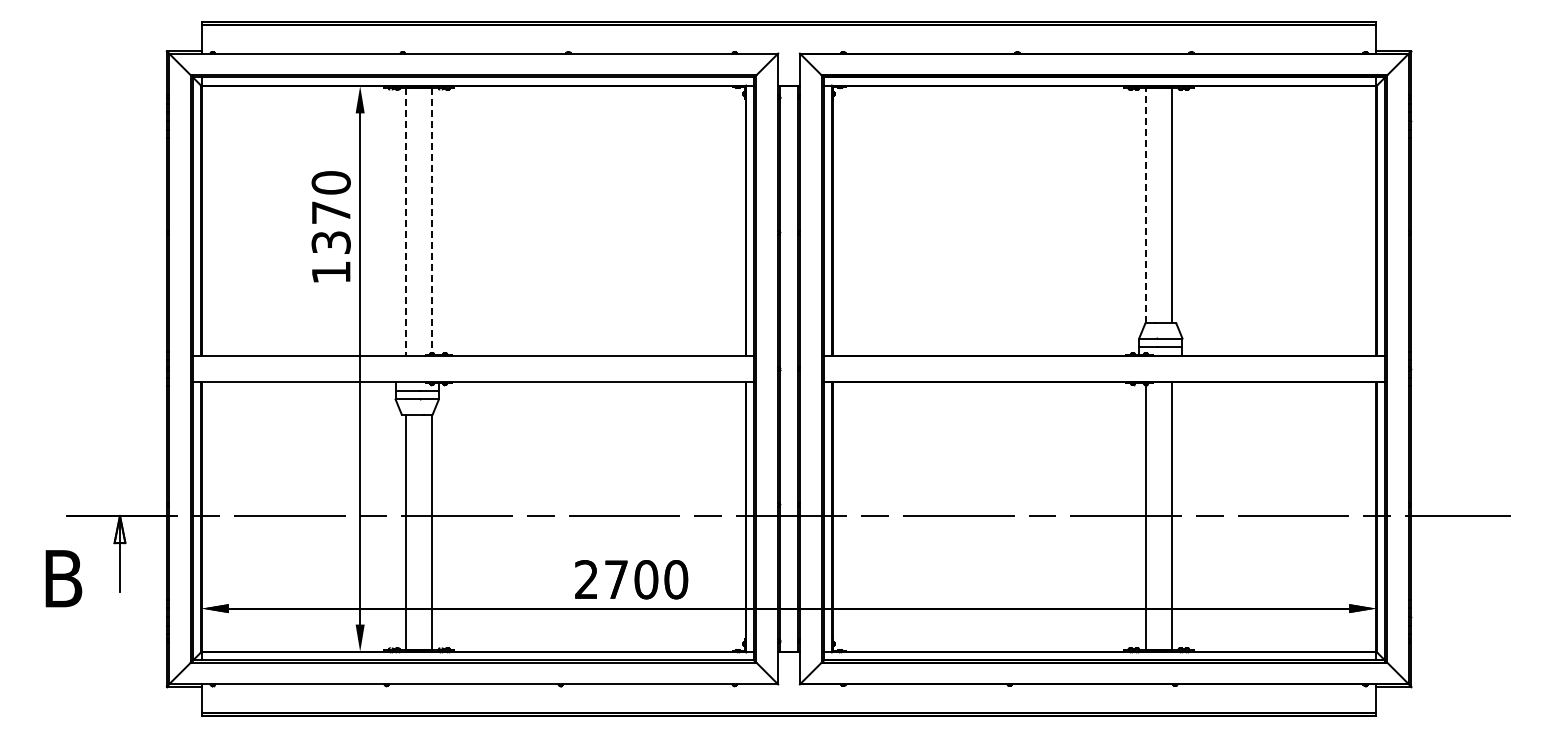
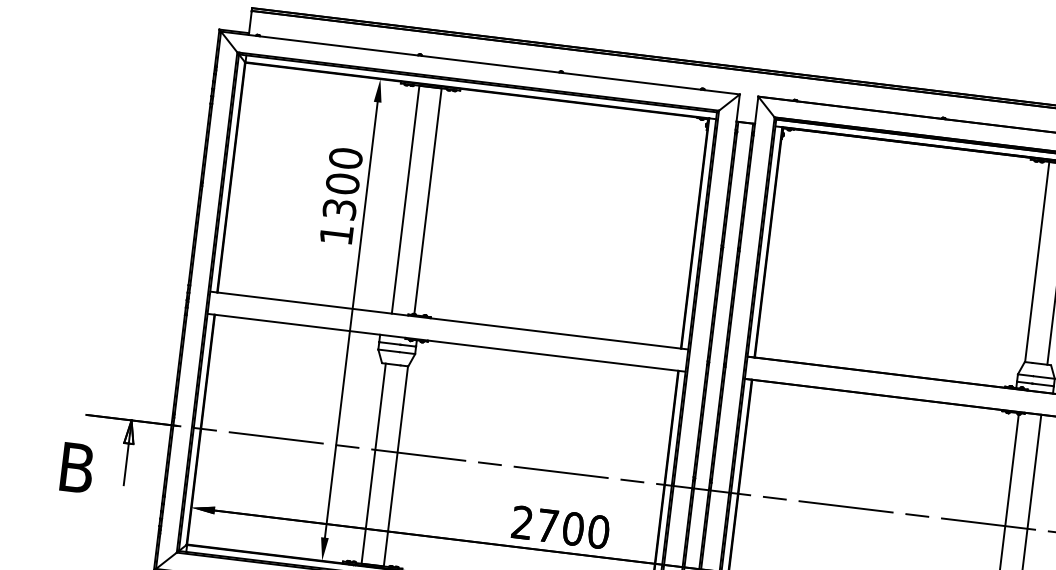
line: (1145, 205) -> (1037, 261), dashed -> solid
text: (330, 212) -> (342, 183), 1370 -> 1300
line: (432, 221) -> (428, 201), dashed -> solid
line: (406, 222) -> (405, 199), dashed -> solid

